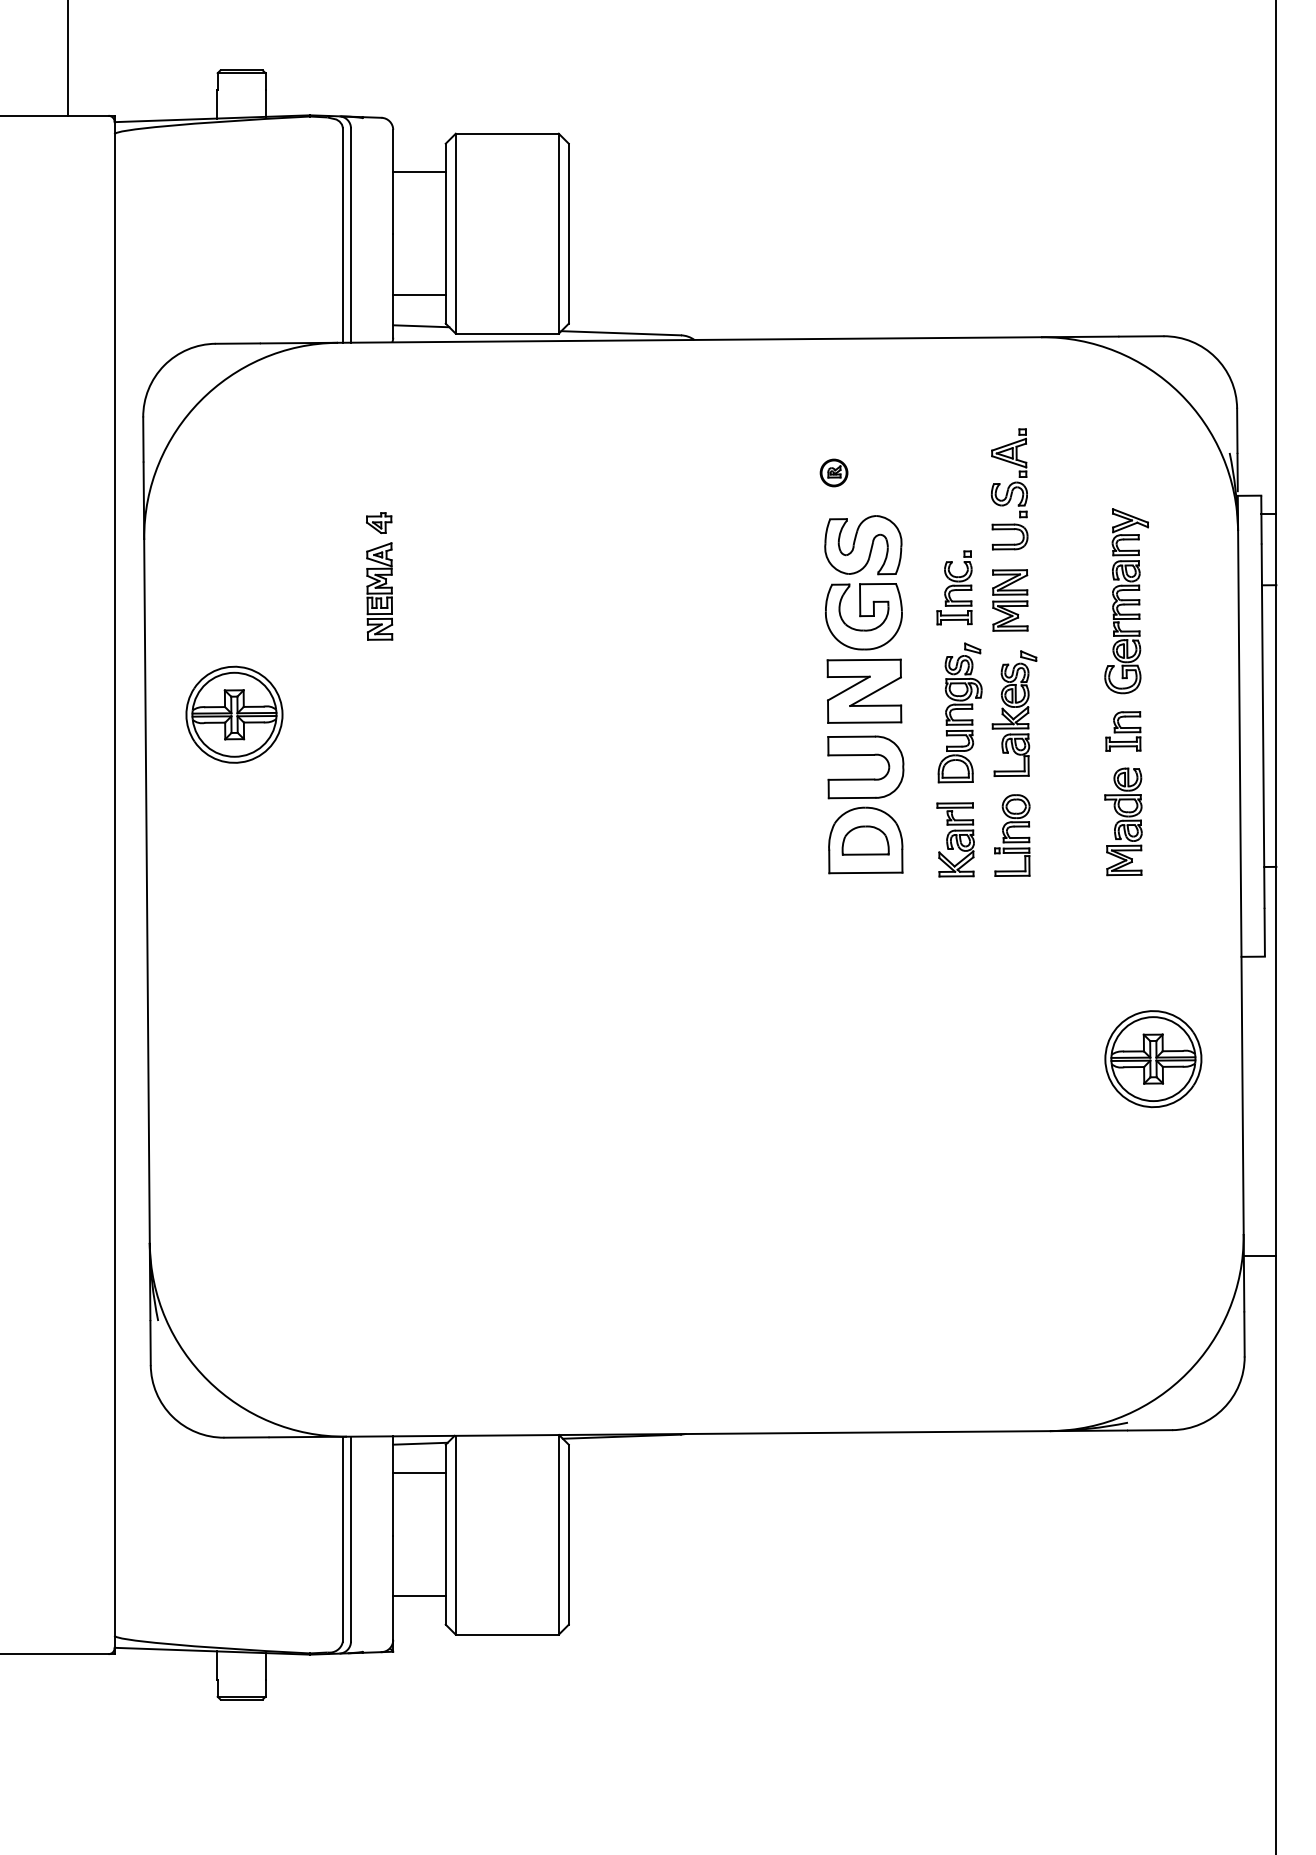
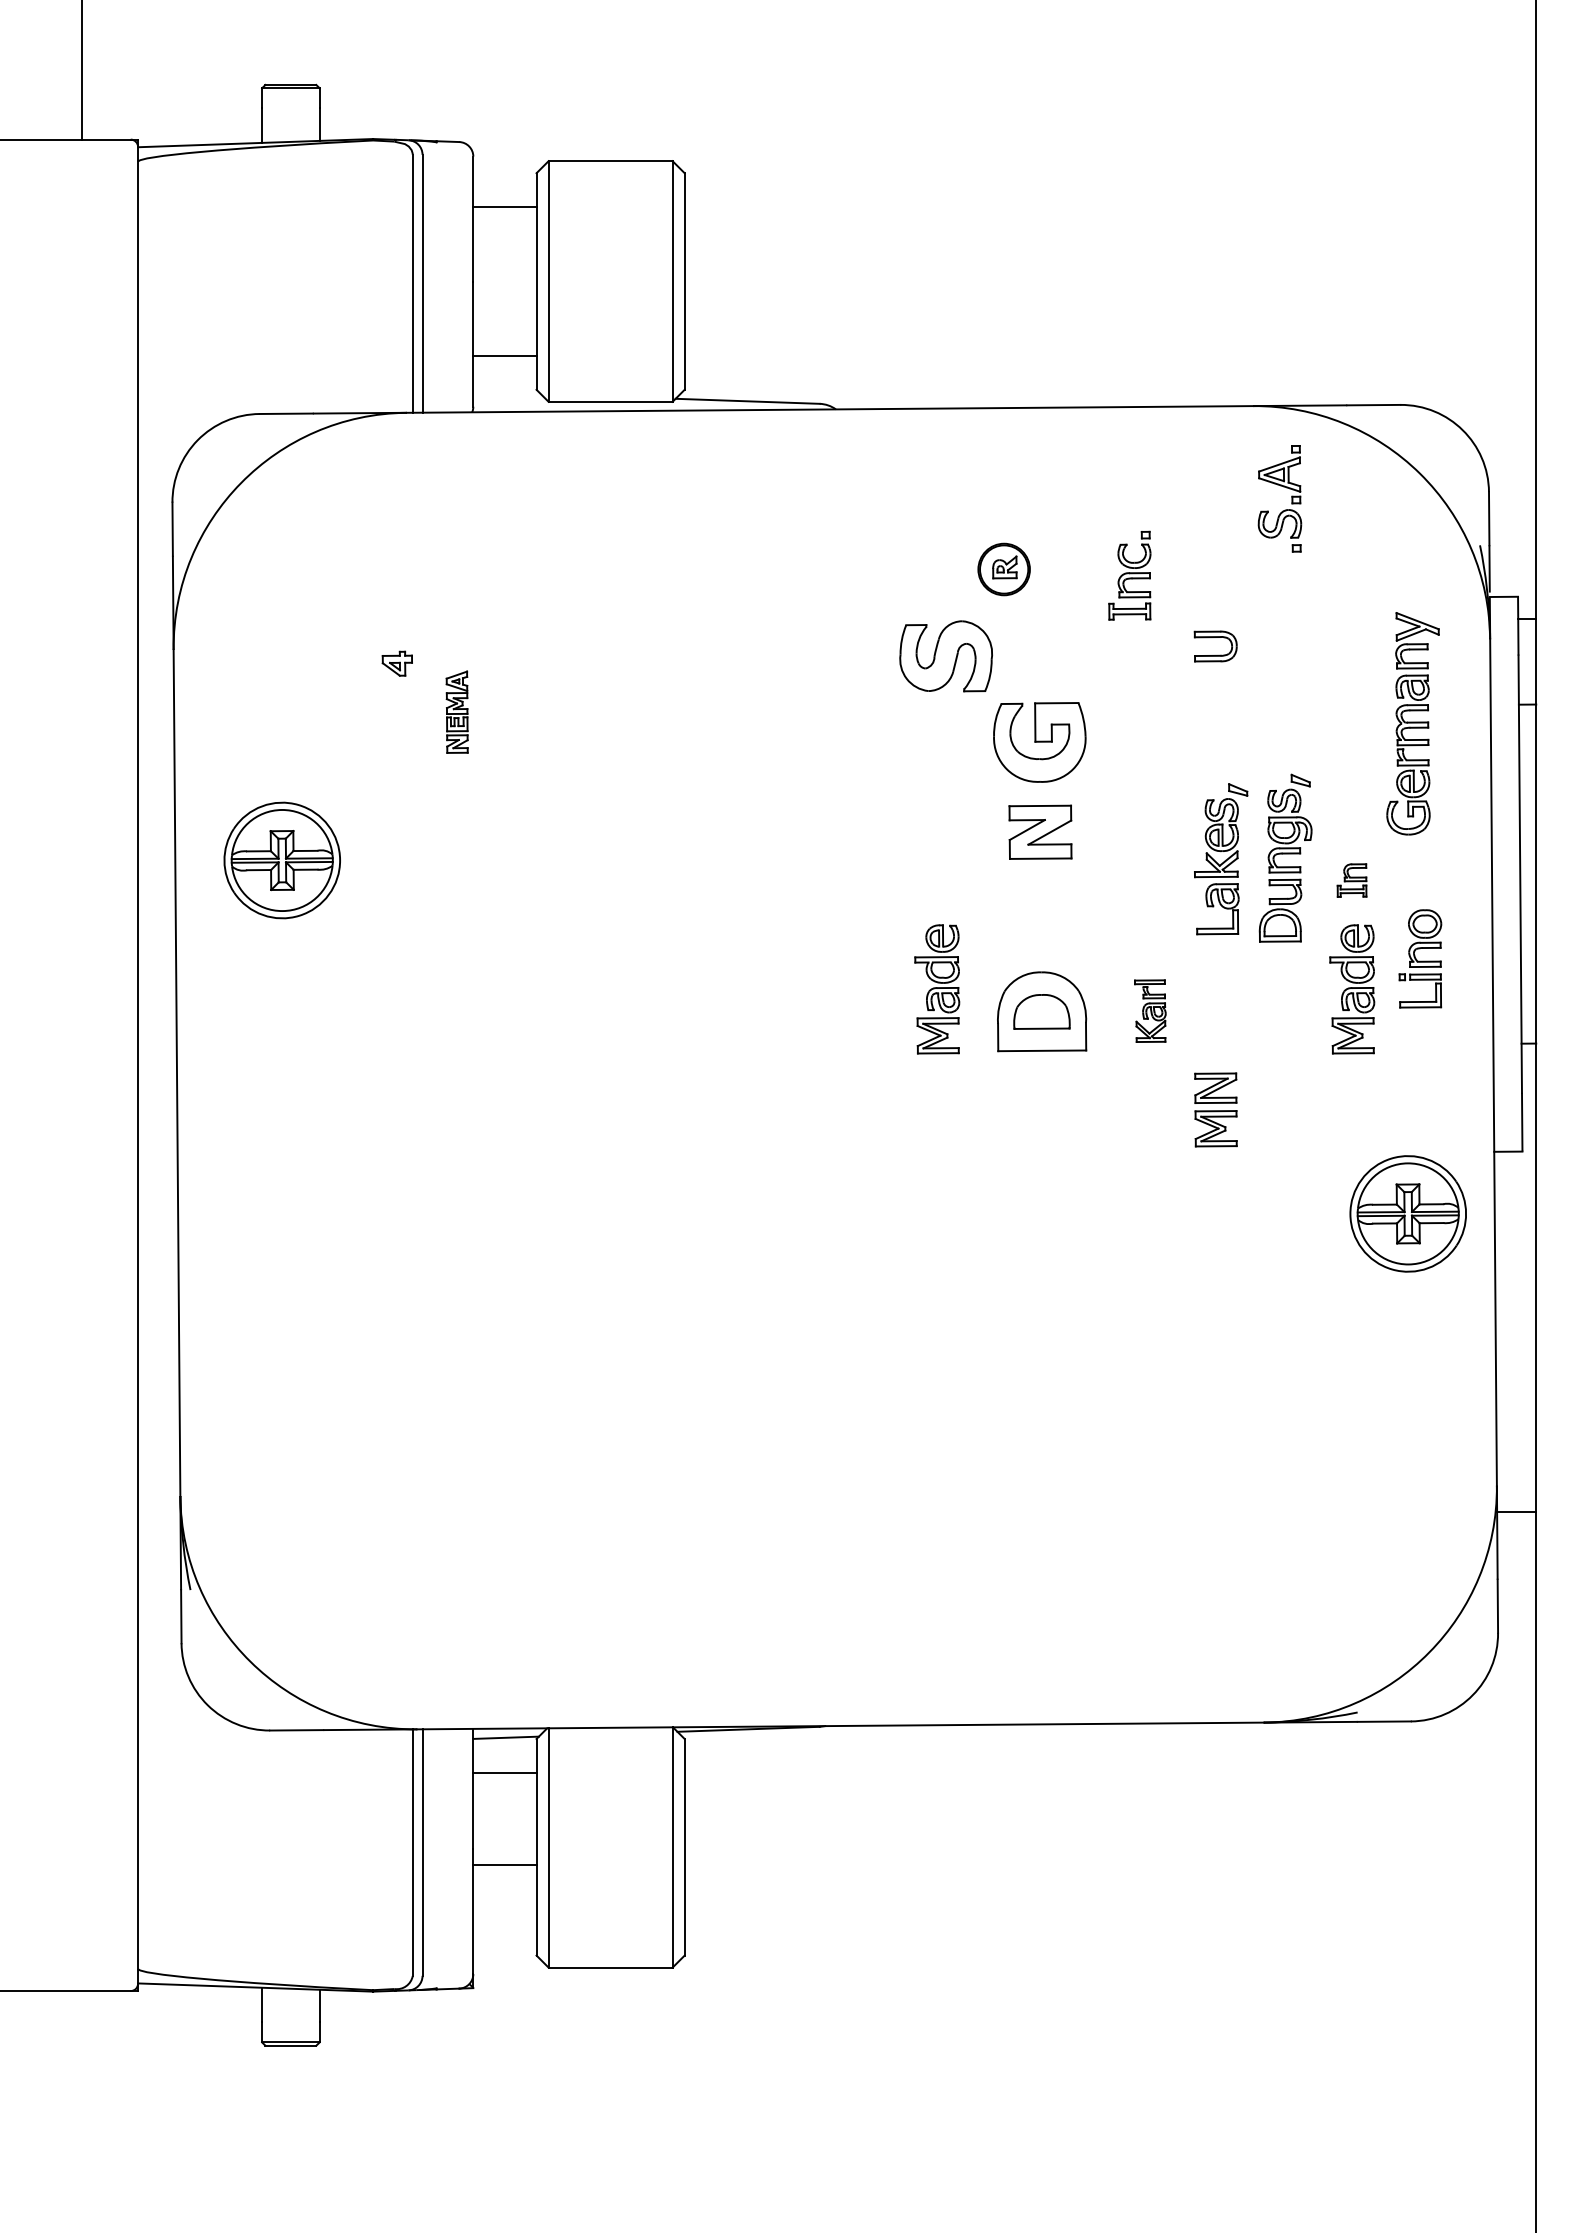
line: (420, 325) -> (506, 392), removed
part: (1012, 463) -> (1283, 487), moved
part: (833, 472) -> (1003, 569), size x1.6
part: (378, 522) -> (396, 663), moved
part: (862, 545) -> (945, 656), moved
part: (954, 587) -> (1129, 575), moved
part: (380, 591) -> (457, 712), size x0.7
part: (1009, 600) -> (1215, 1109), moved
part: (1126, 600) -> (1412, 723), moved
part: (864, 691) -> (1040, 832), size x0.7
part: (960, 712) -> (1285, 857), moved
part: (1122, 731) -> (1351, 880), size x0.7
part: (866, 755) -> (1042, 909), removed
part: (778, 821) -> (937, 989), added
part: (1012, 835) -> (1420, 958), moved
part: (955, 840) -> (1150, 1011), size x0.7
part: (1152, 1058) -> (1407, 1213), moved
line: (419, 1596) -> (504, 1865), moved

